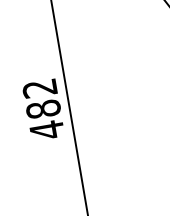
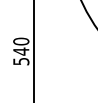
text: (43, 109) -> (21, 51), 482 -> 540

